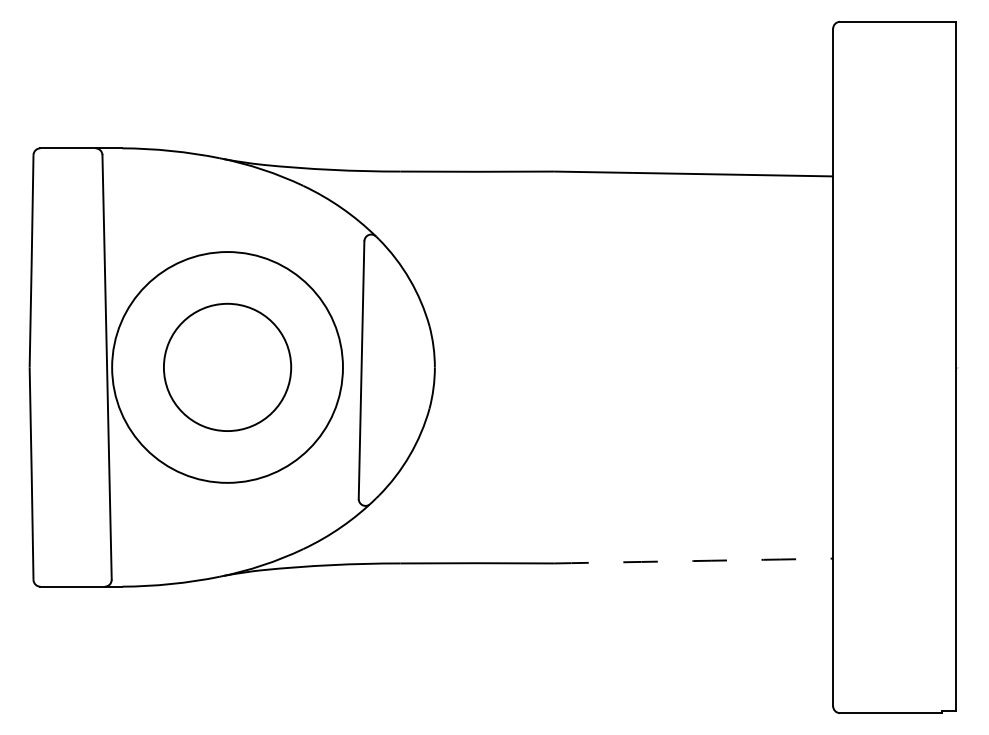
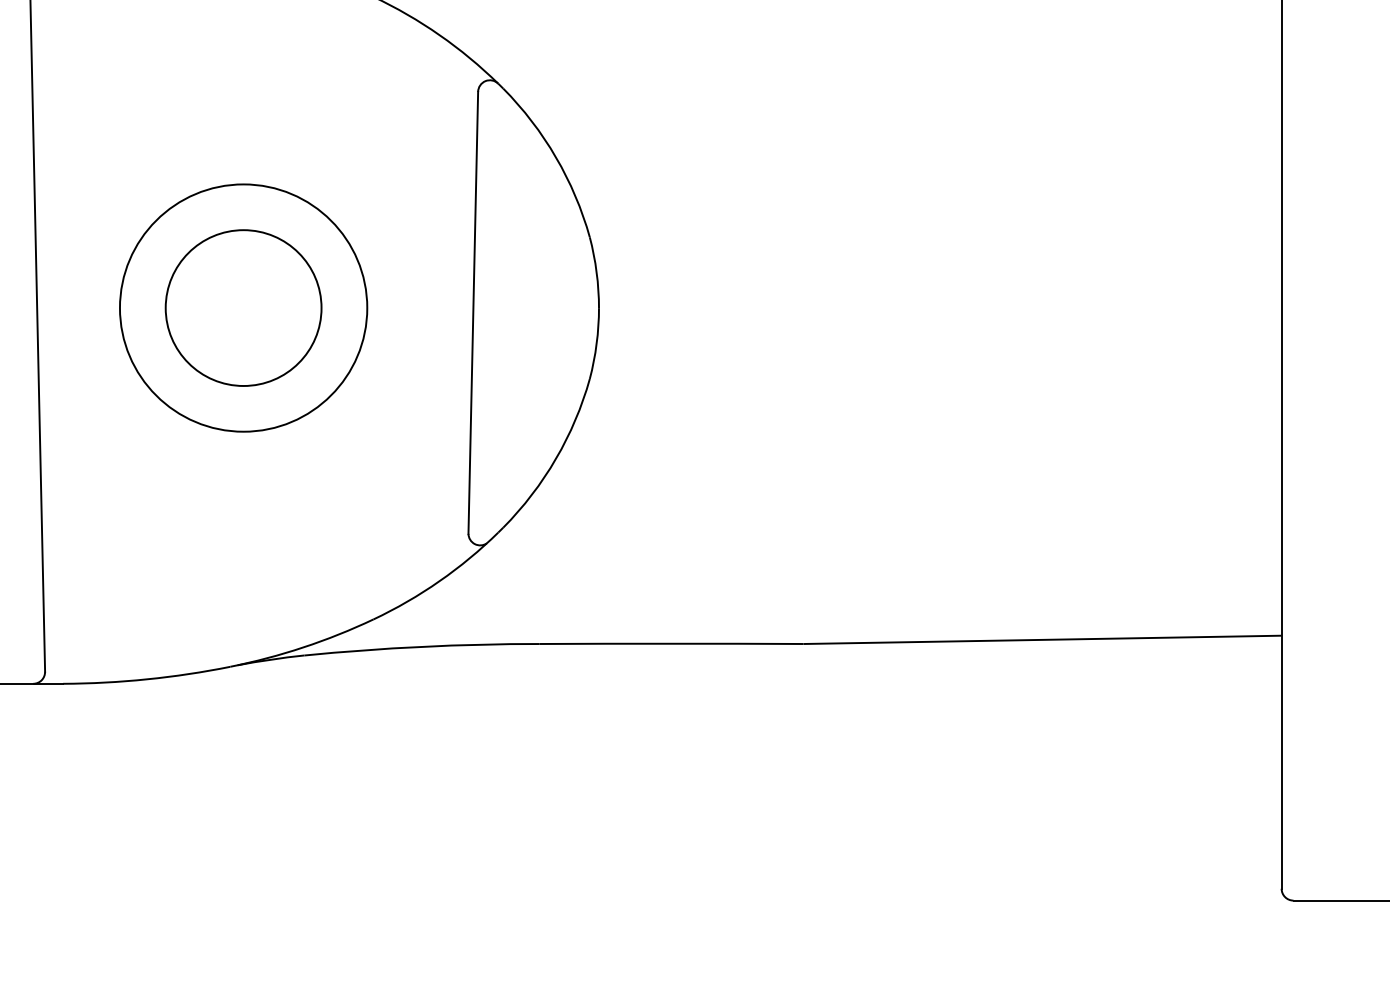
circle: (227, 367) -> (243, 308), size x0.62
circle: (227, 367) -> (243, 308), size x0.71
arc: (693, 561) -> (1042, 640), dashed -> solid

